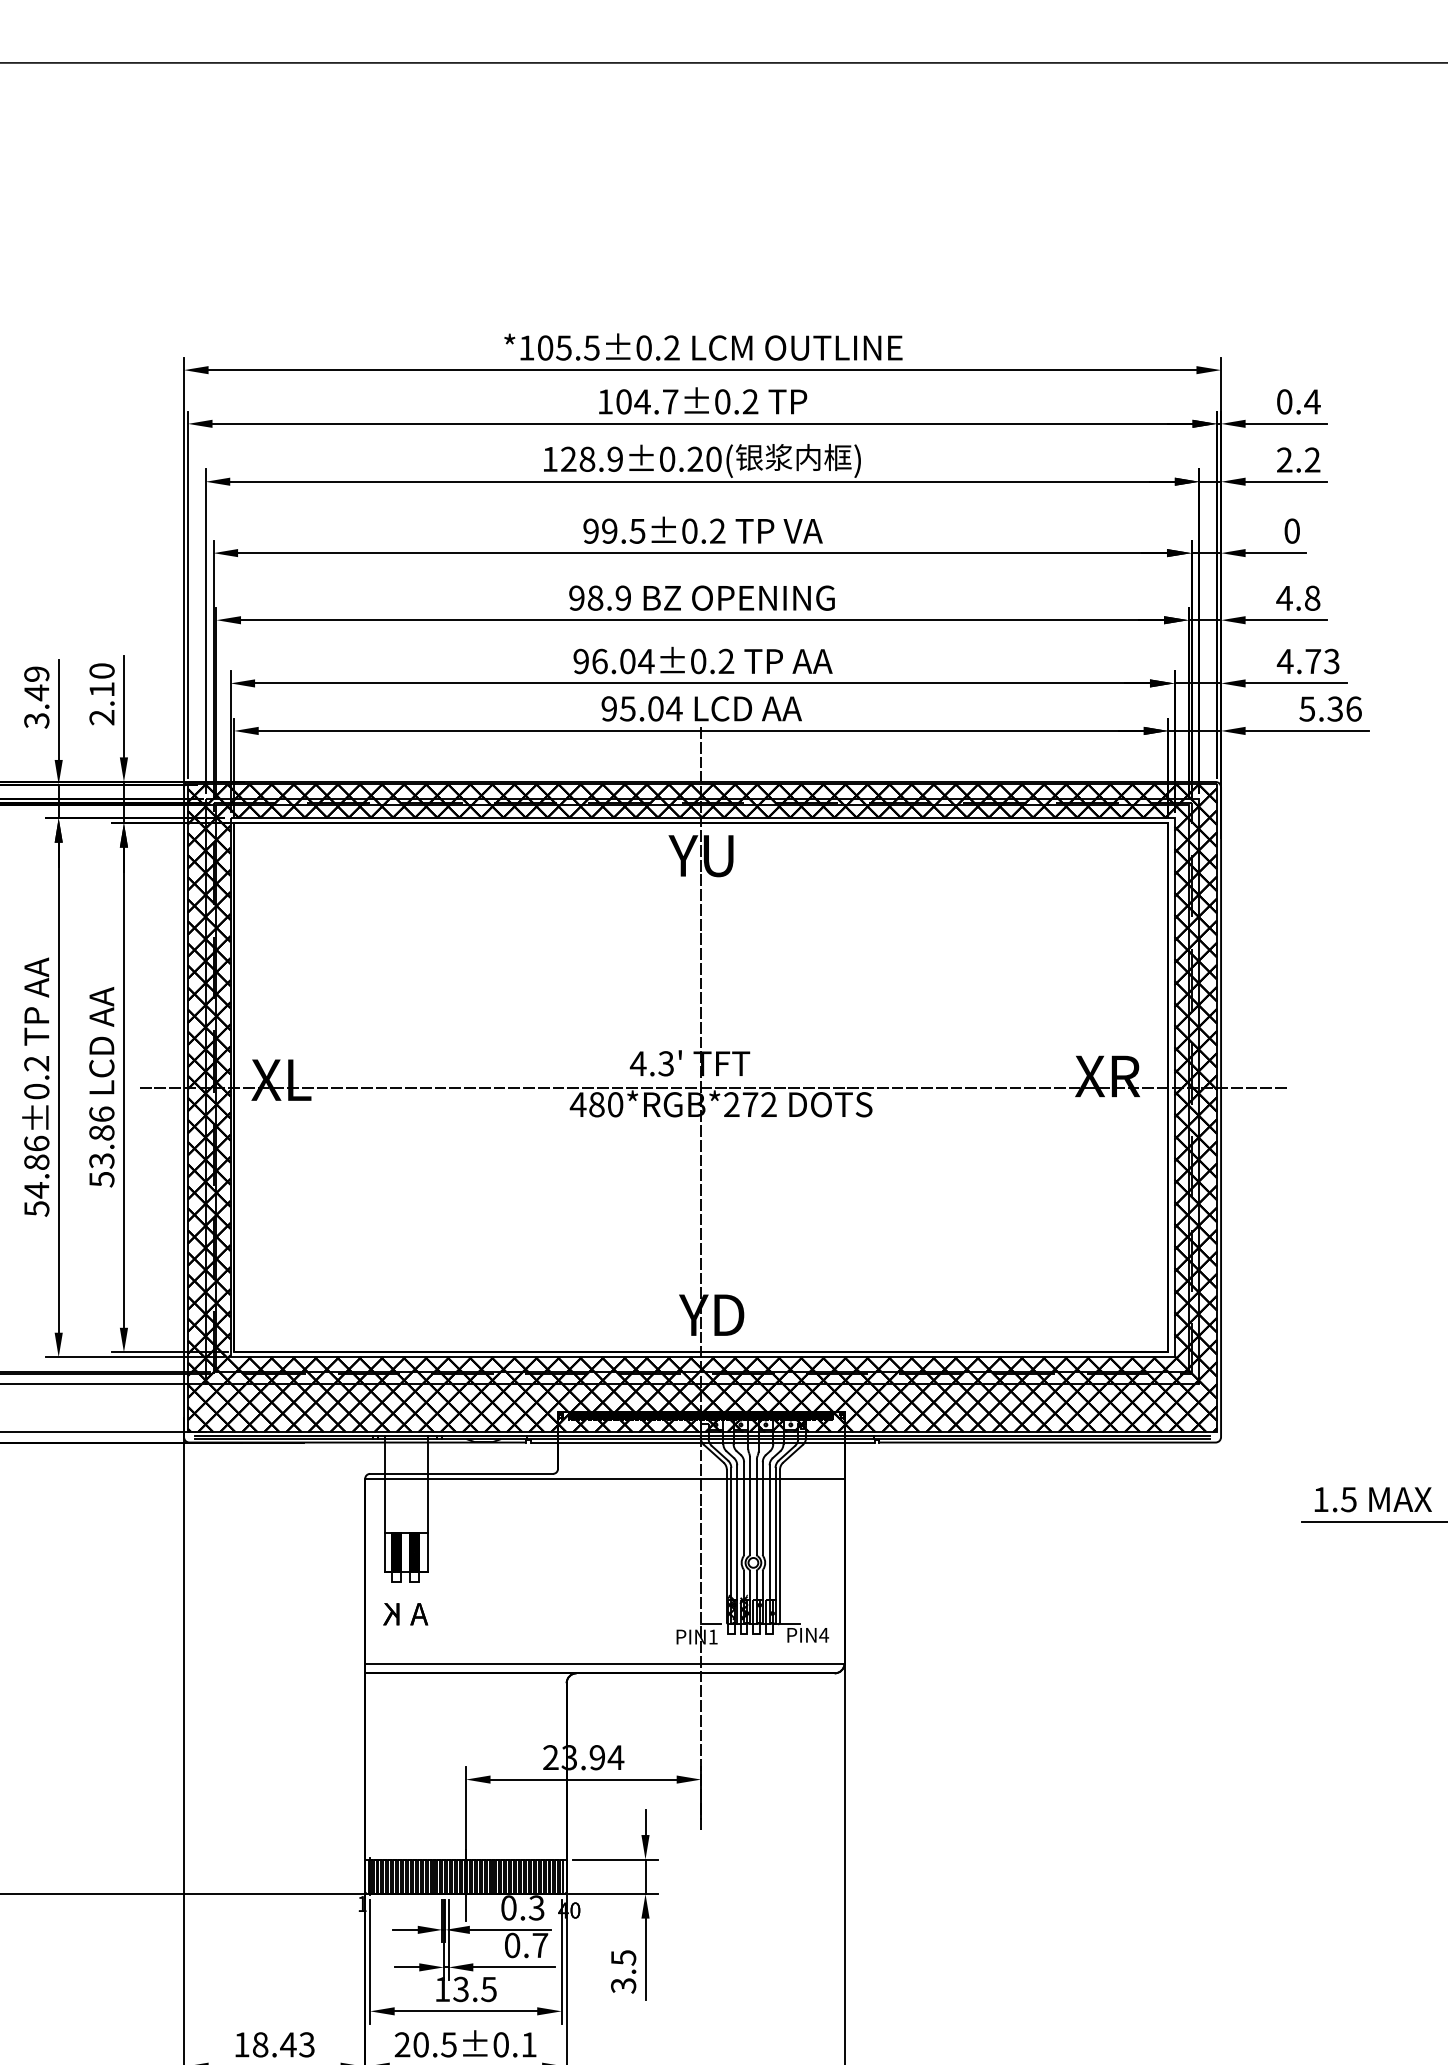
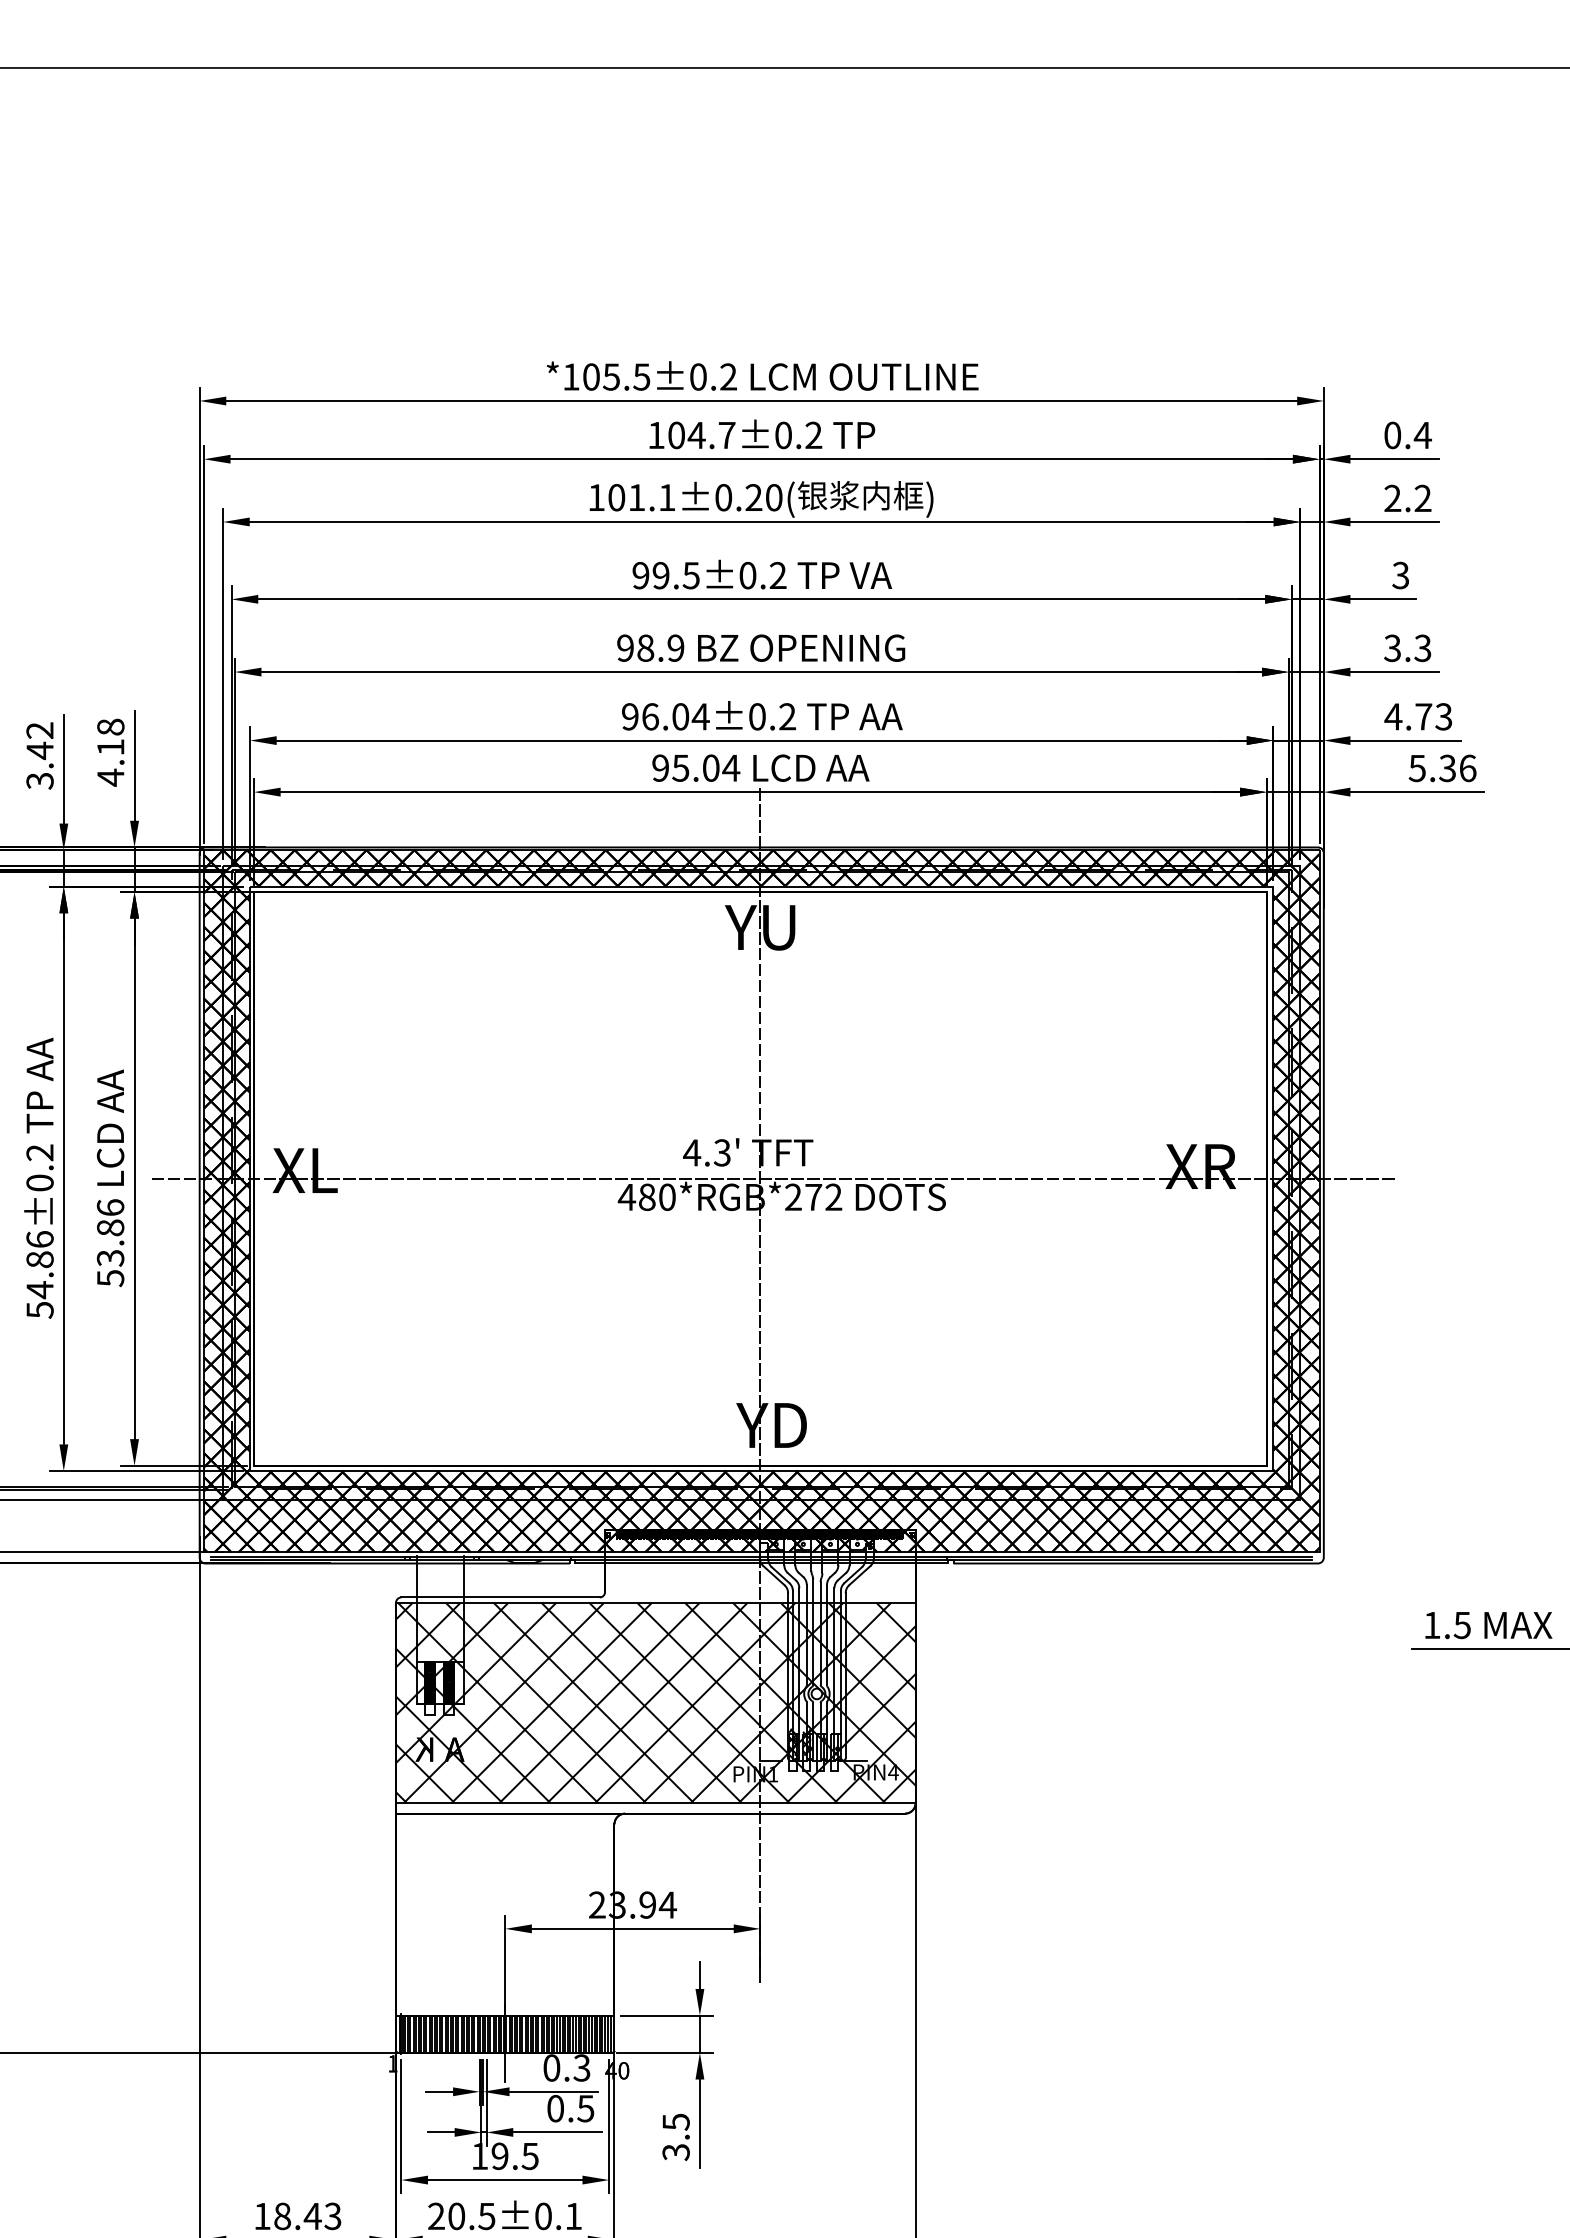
text: (591, 459) -> (641, 497), 128.9 -> 101.1
text: (1291, 531) -> (1400, 575), 0 -> 3
text: (1298, 598) -> (1407, 648), 4.8 -> 3.3
text: (36, 674) -> (39, 730), 3.49 -> 3.42
text: (101, 694) -> (110, 752), 2.10 -> 4.18
hatch: (604, 1570) -> (655, 1702), added
text: (539, 1945) -> (585, 2108), 0.7 -> 0.5
text: (460, 1989) -> (499, 2156), 13.5 -> 19.5

